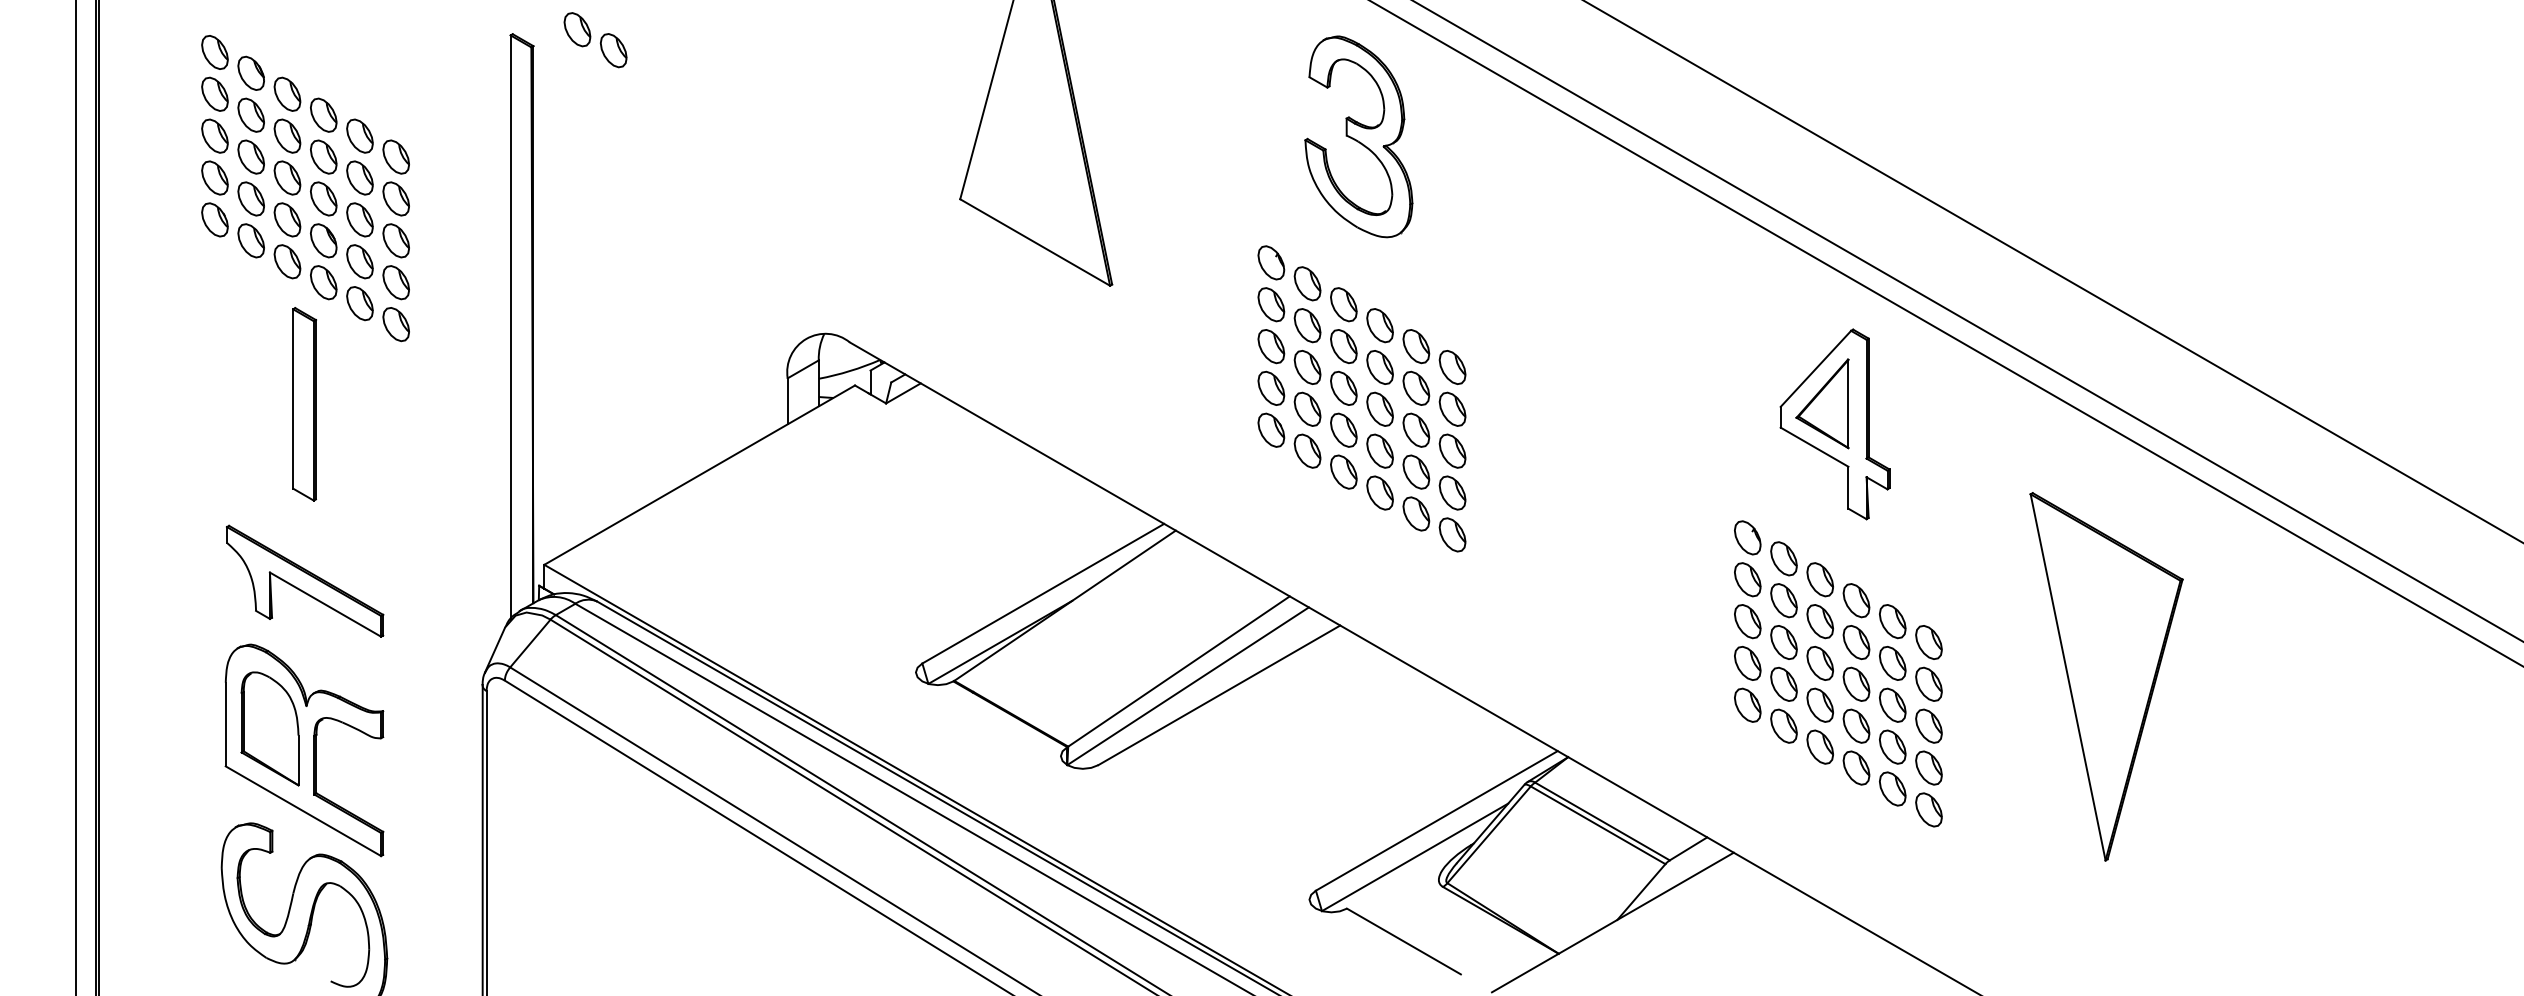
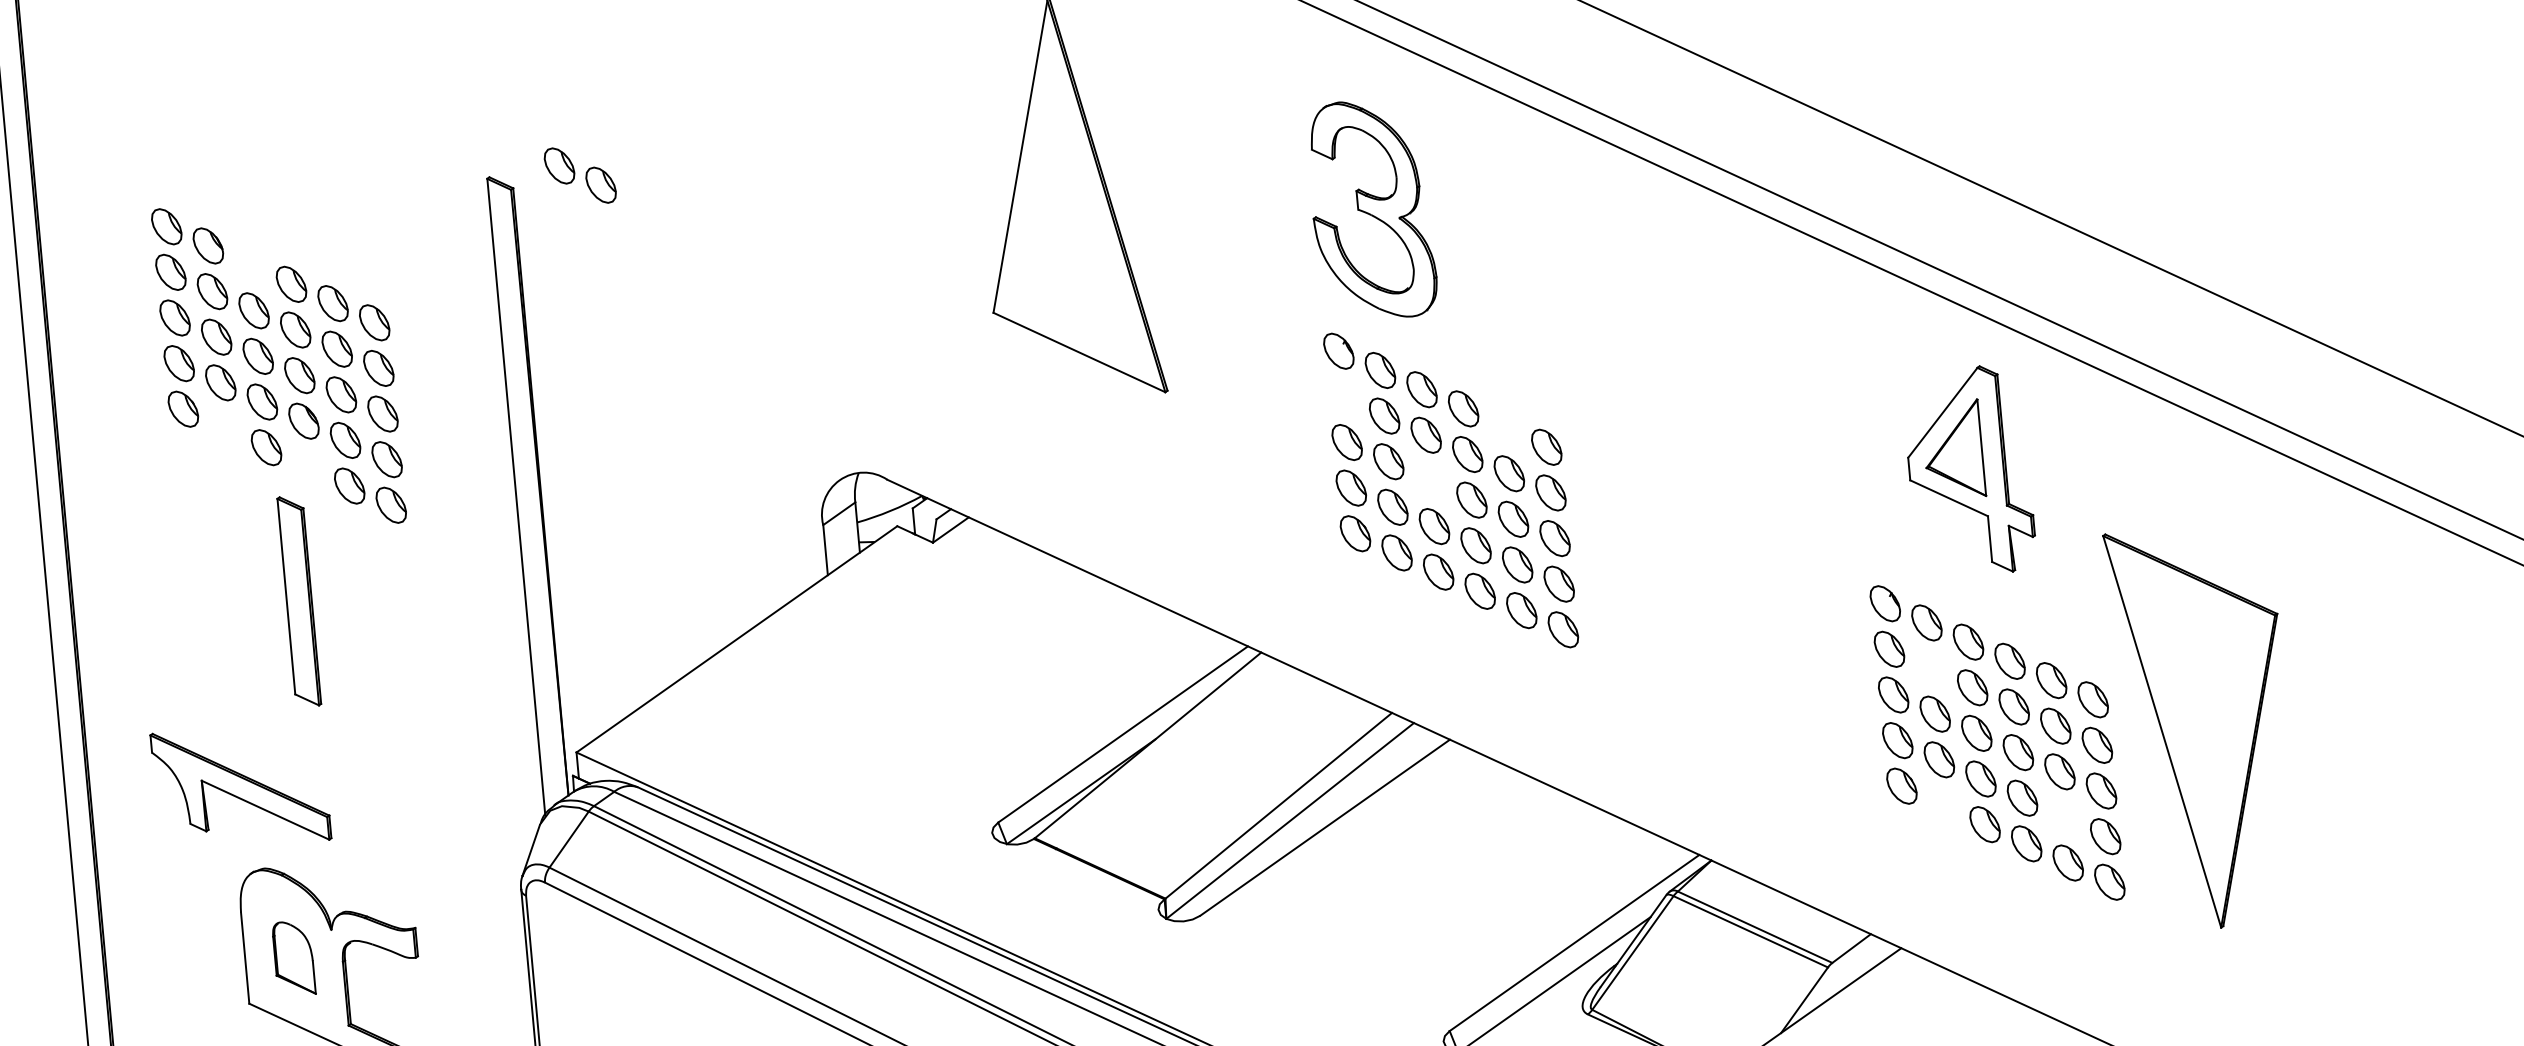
part: (287, 93) -> (249, 264), removed
part: (1358, 136) -> (1371, 209), moved
part: (250, 240) -> (224, 428), removed
part: (323, 282) -> (307, 466), removed
part: (1271, 304) -> (1343, 396), removed
part: (1416, 346) -> (1505, 428), removed
part: (1343, 387) -> (1429, 479), removed
part: (305, 580) -> (241, 785), moved
part: (1783, 600) -> (1930, 668), removed
part: (2106, 676) -> (2203, 727), moved
part: (1783, 725) -> (1942, 804), removed
part: (269, 728) -> (293, 958), size x0.6
part: (1892, 746) -> (2063, 816), removed

